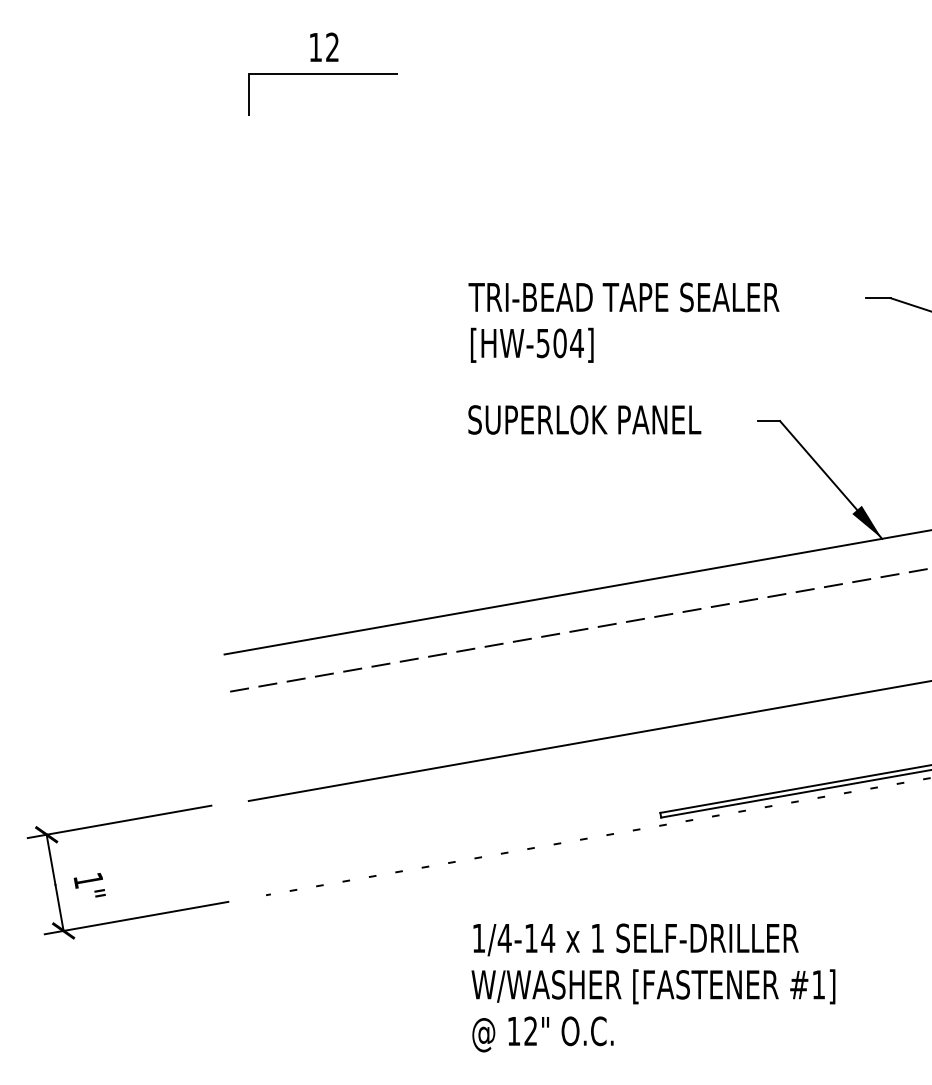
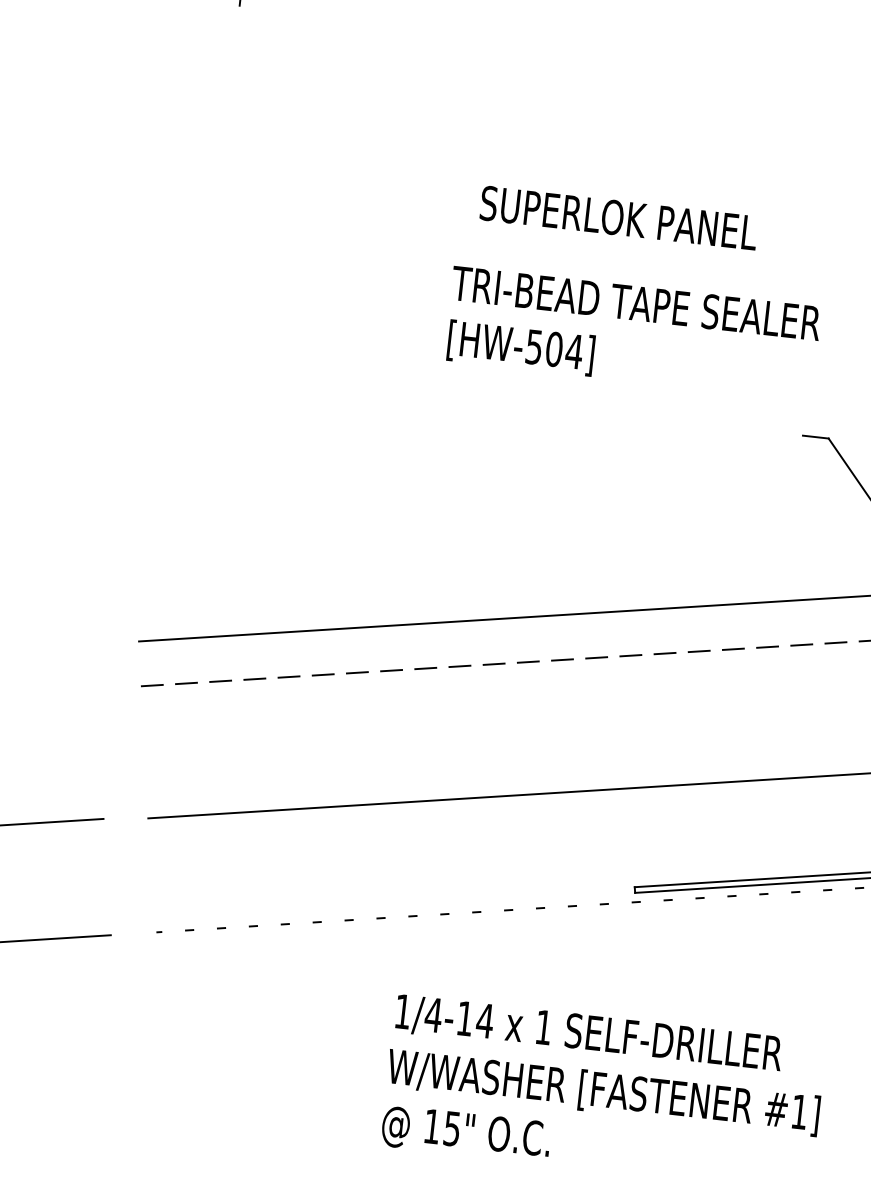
text: (623, 322) -> (632, 333), moved
text: (584, 419) -> (618, 217), moved
text: (530, 1031) -> (451, 1129), 12" -> 15"

